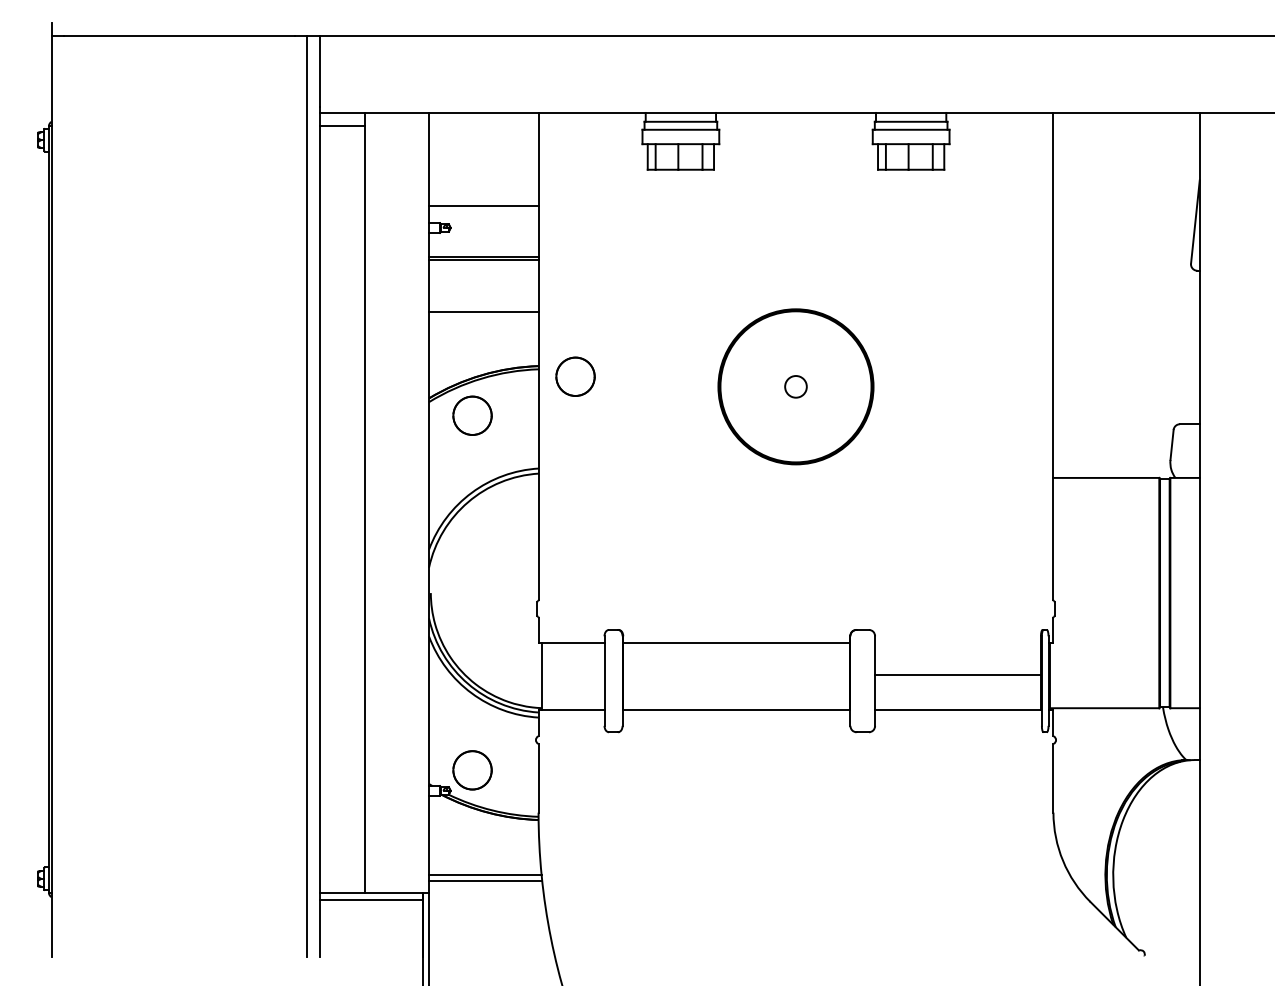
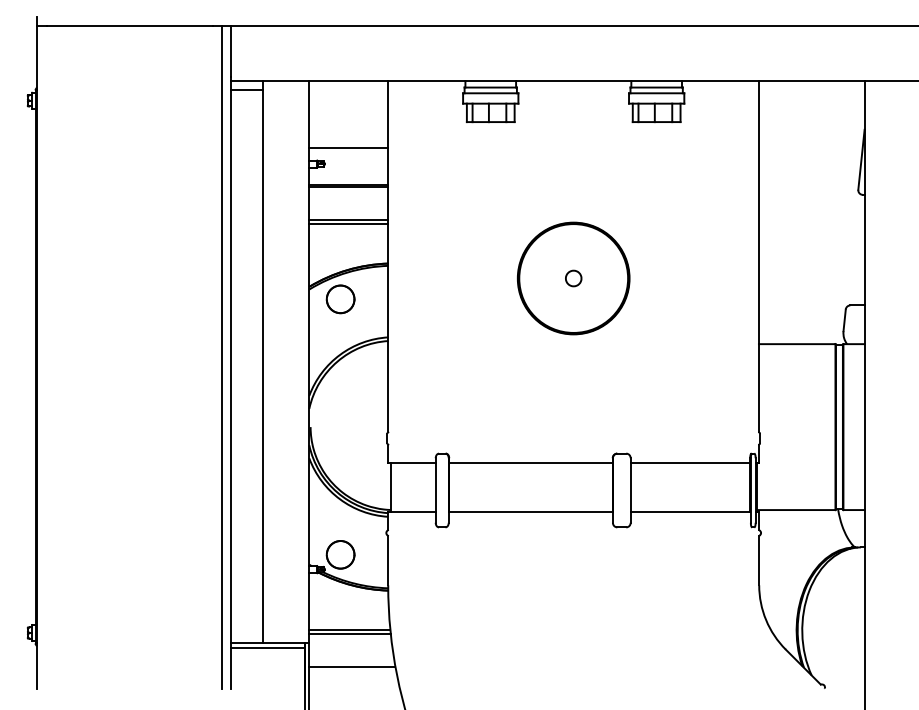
line: (483, 305) -> (348, 219), added
circle: (575, 376) -> (414, 271), removed
line: (958, 674) -> (690, 462), moved
line: (488, 925) -> (352, 666), added

